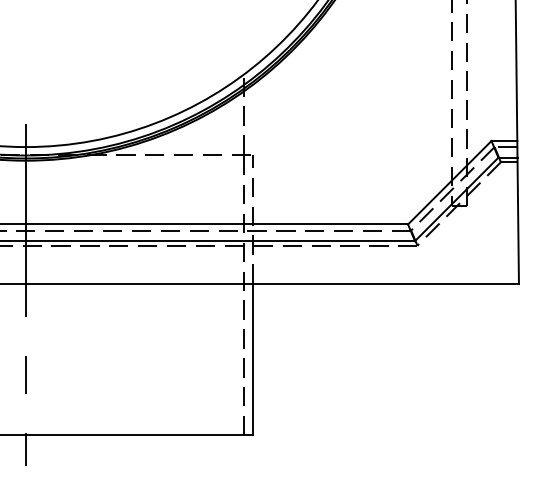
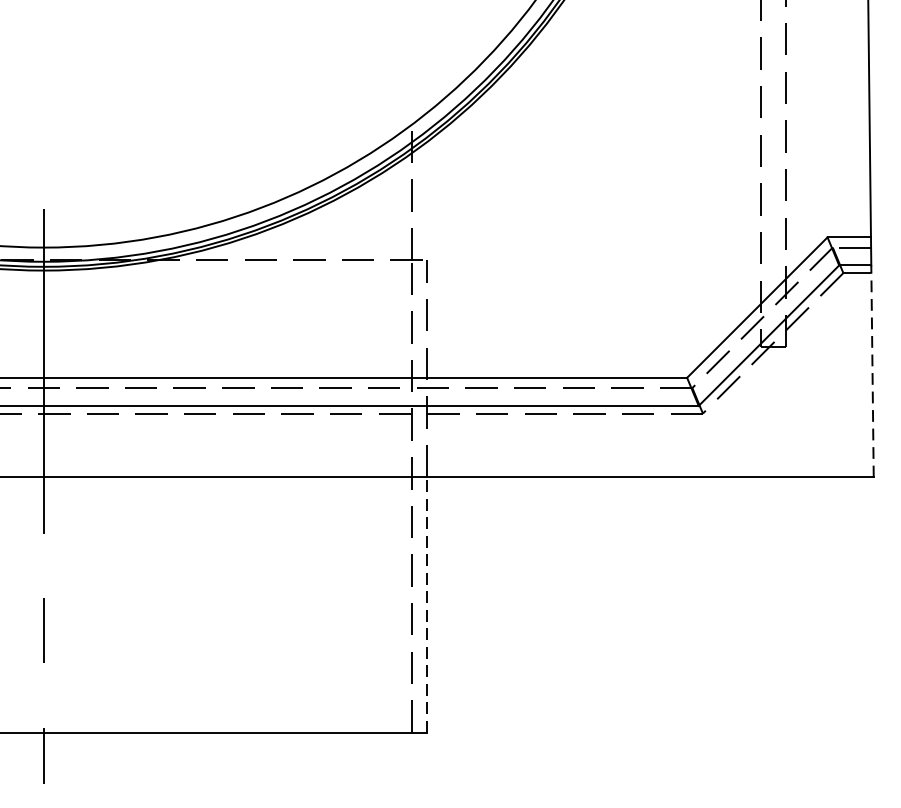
line: (518, 220) -> (872, 371), solid -> dashed
line: (253, 359) -> (426, 605), solid -> dashed

